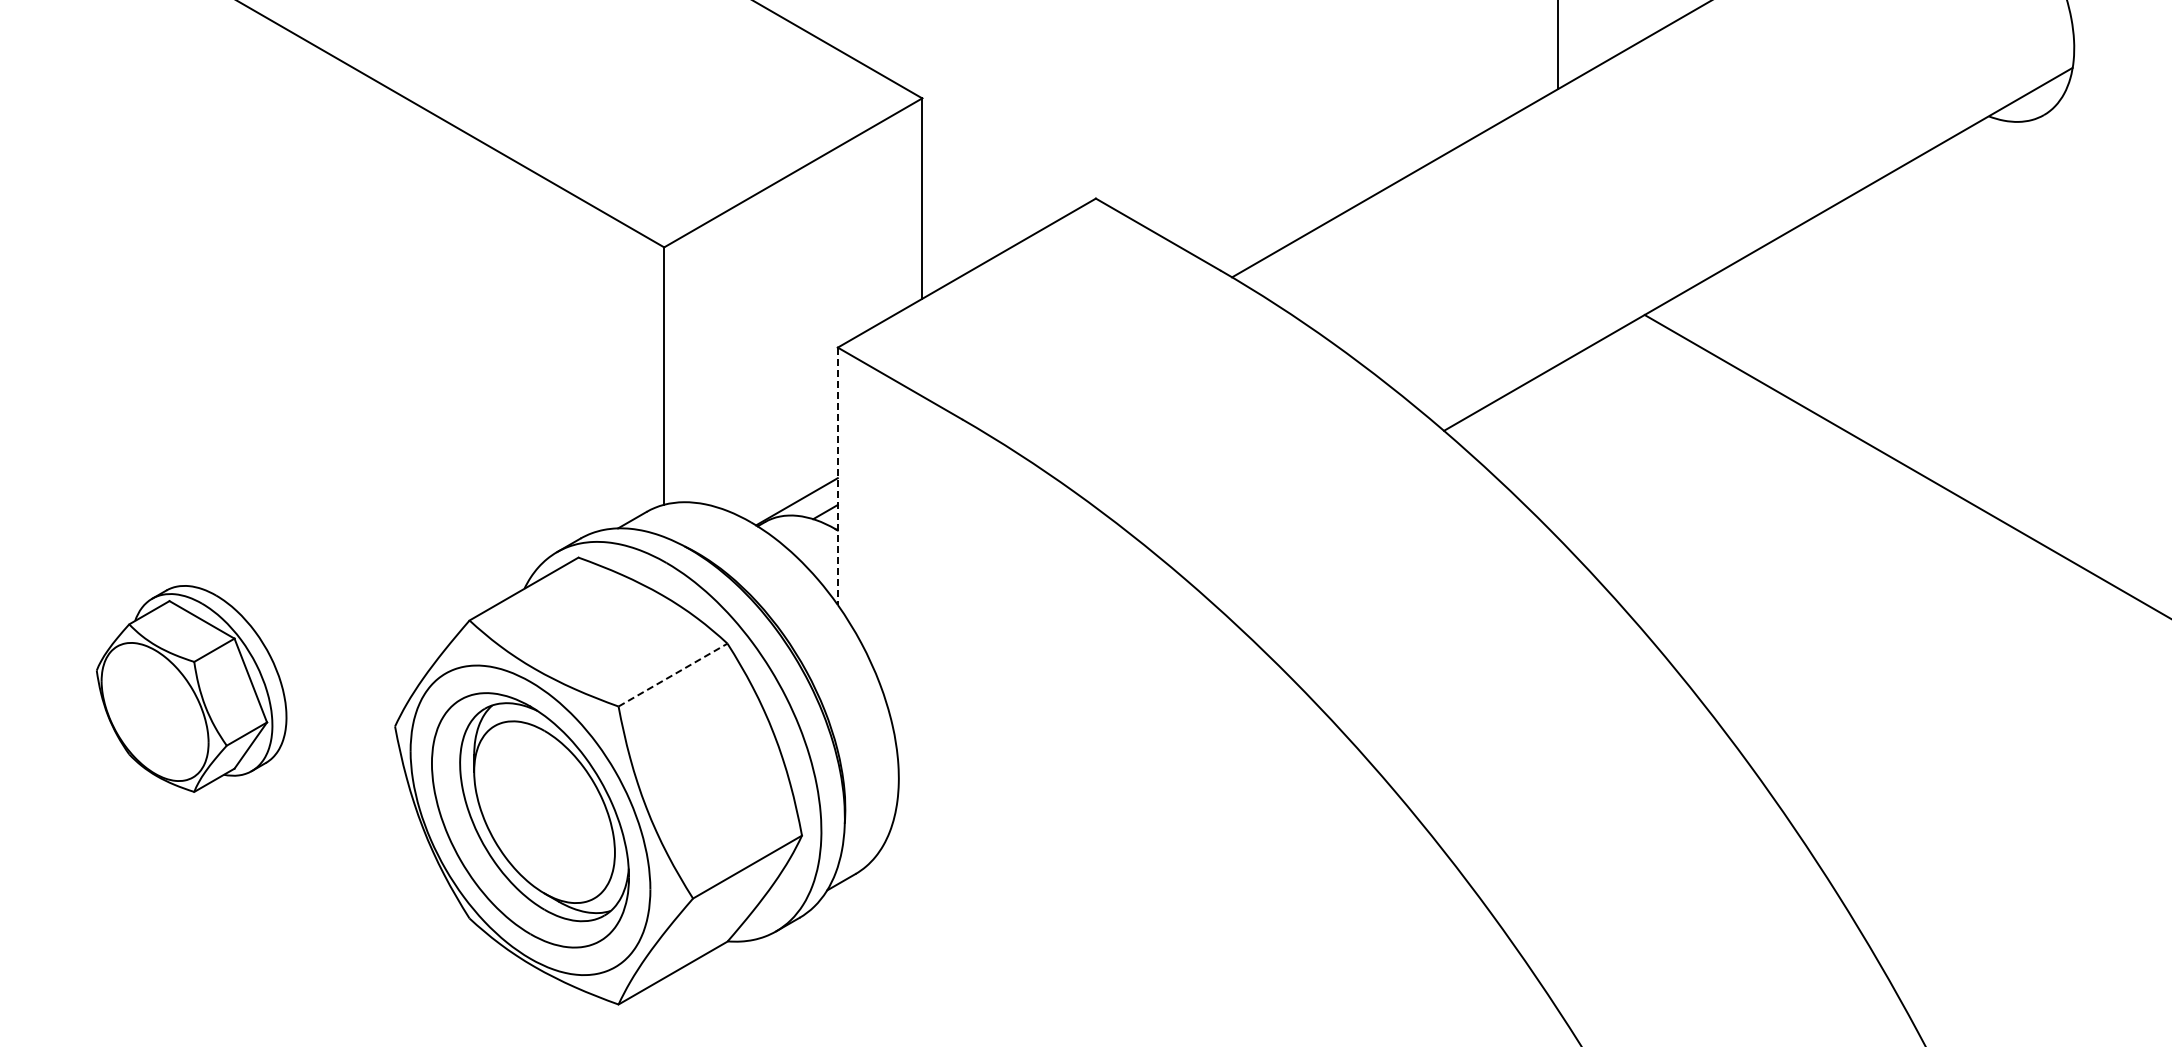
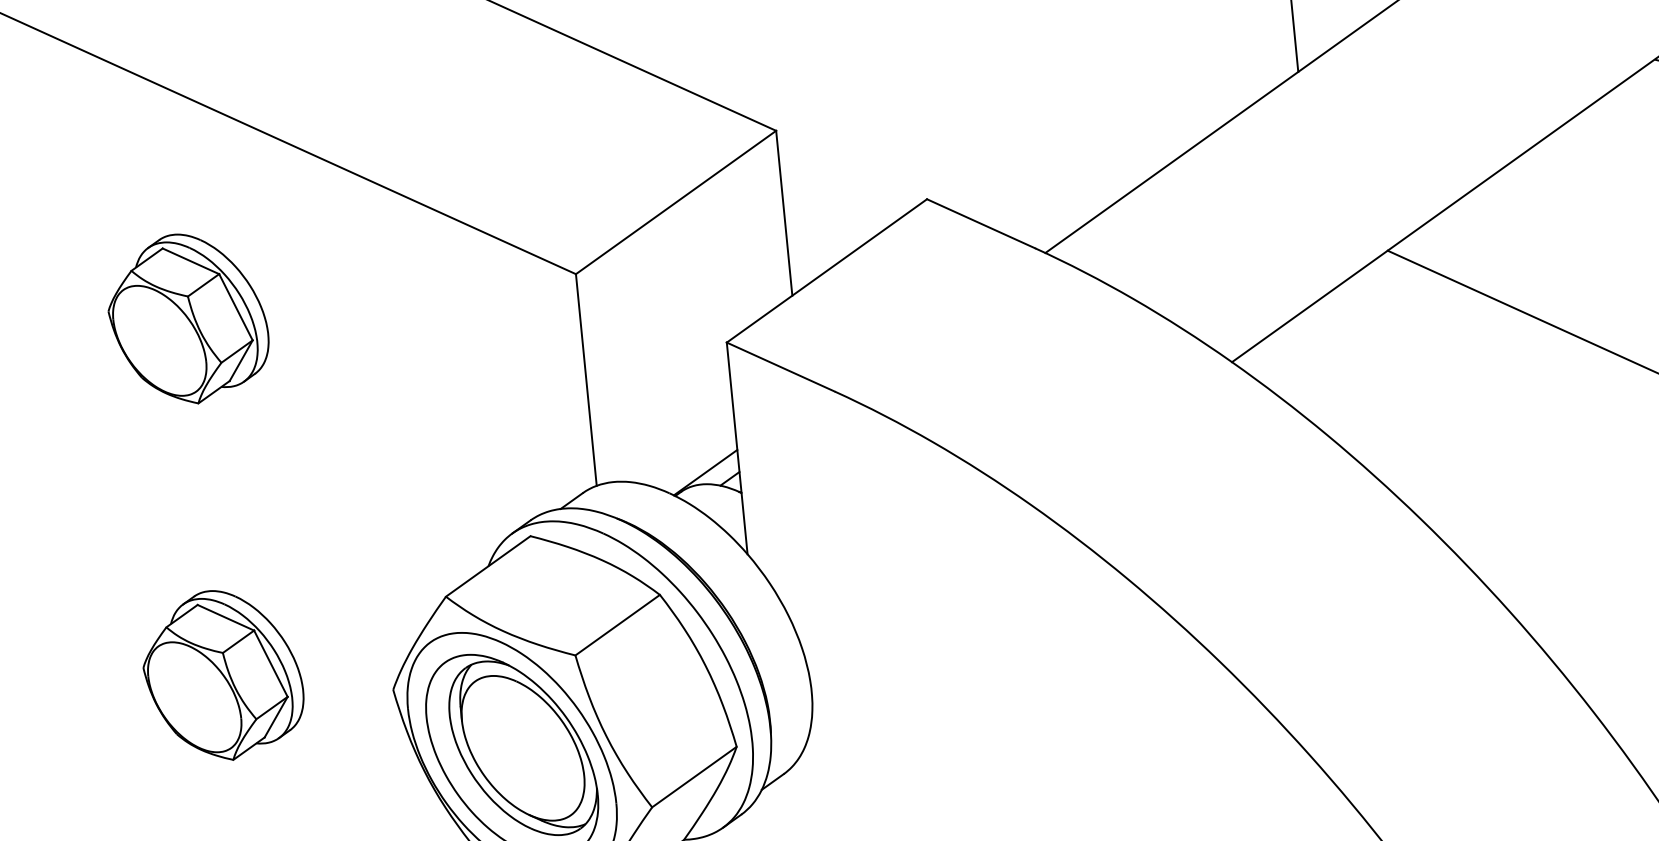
part: (191, 255) -> (187, 318), added
line: (837, 476) -> (736, 448), dashed -> solid
line: (673, 675) -> (618, 625), dashed -> solid

